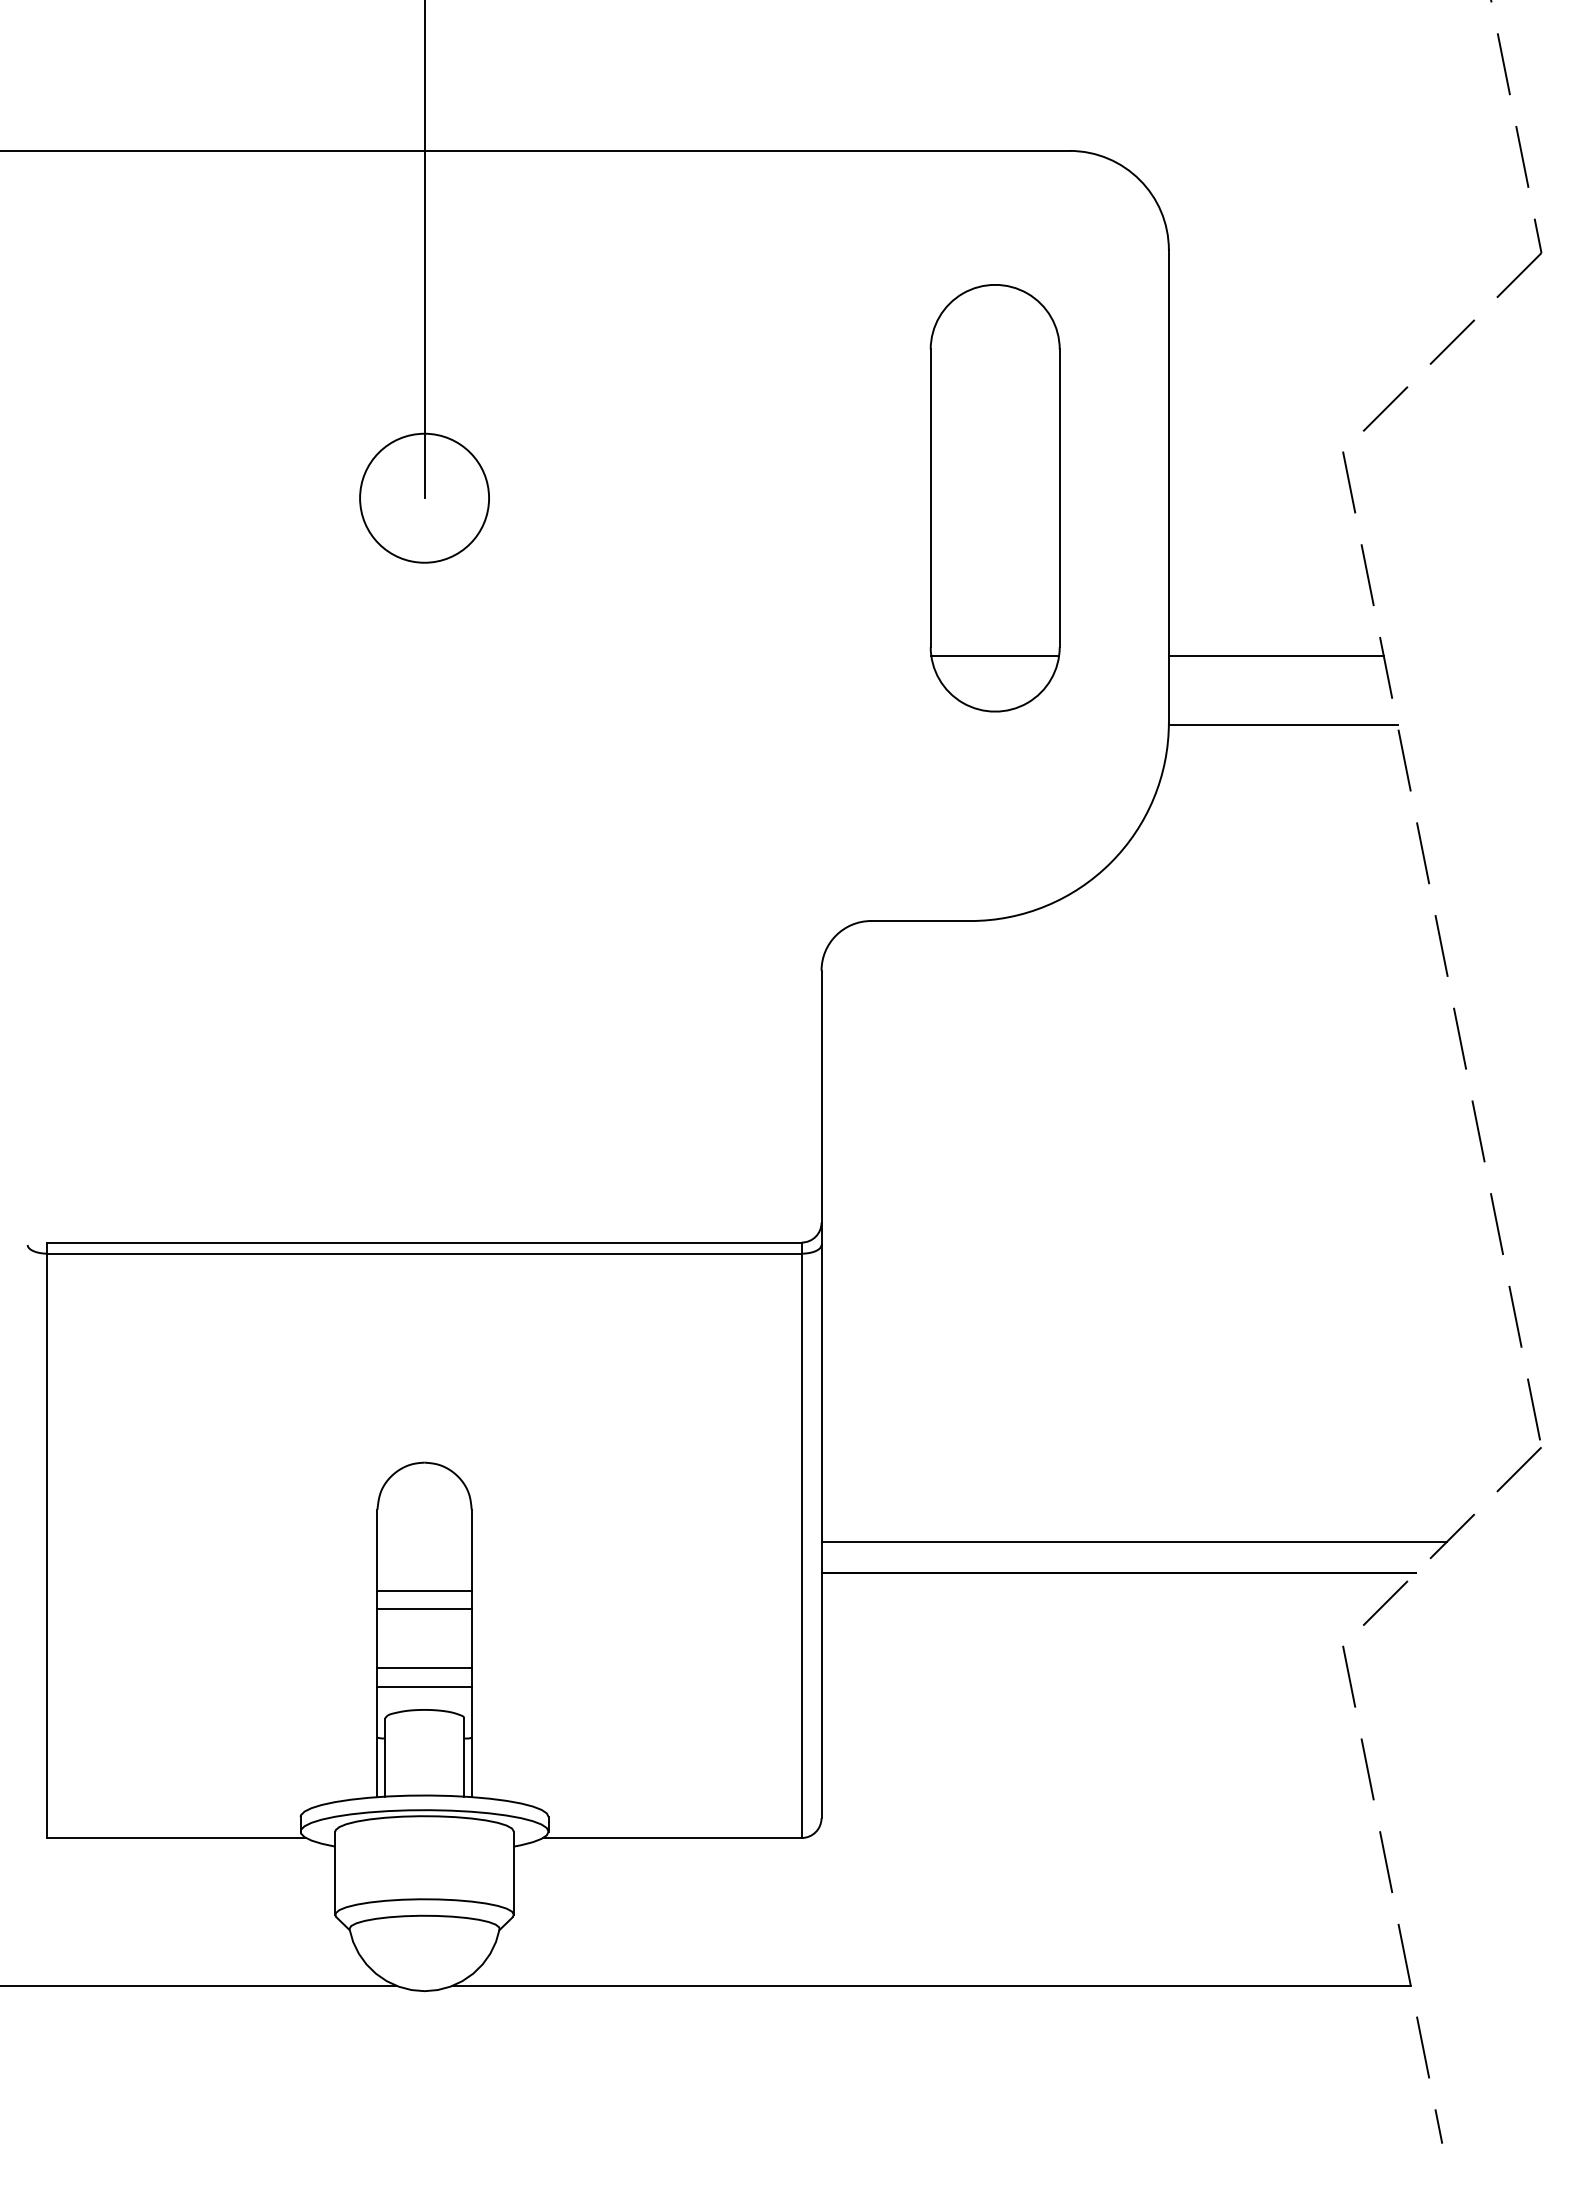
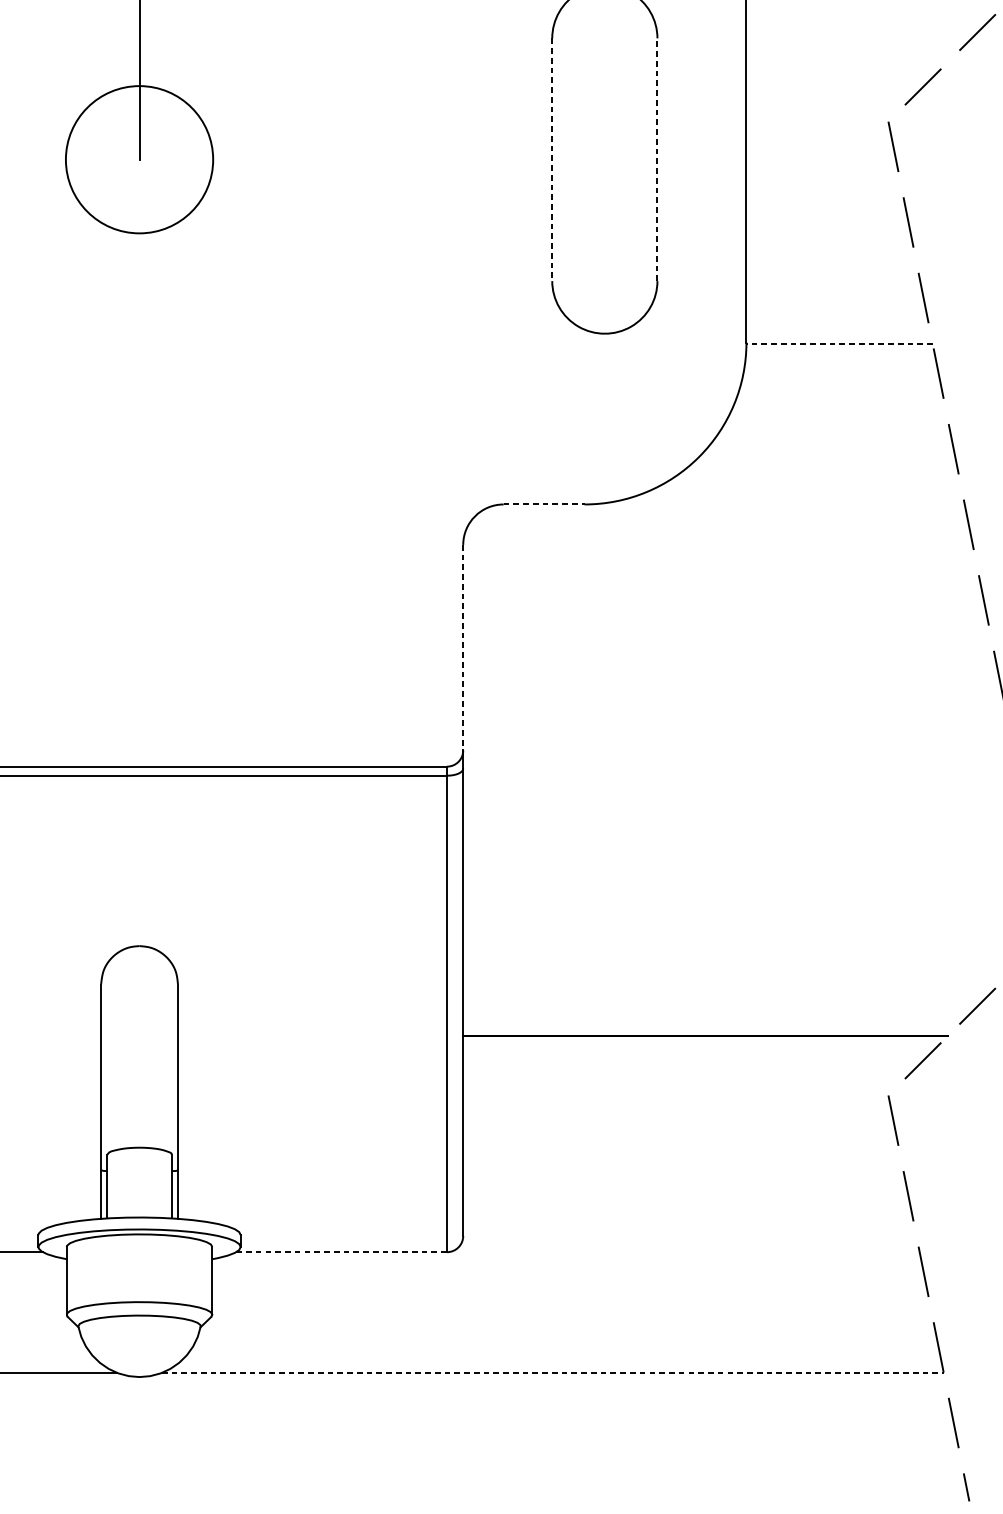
circle: (424, 497) -> (139, 159), size x1.4
line: (930, 498) -> (552, 159), solid -> dashed
line: (1059, 498) -> (657, 159), solid -> dashed
line: (995, 655) -> (605, 287), removed
line: (1275, 655) -> (833, 287), removed
line: (1282, 724) -> (839, 344), solid -> dashed
line: (920, 921) -> (543, 504), solid -> dashed
line: (821, 1097) -> (463, 648), solid -> dashed
line: (1133, 1541) -> (717, 1010), removed
line: (424, 1591) -> (139, 1051), removed
line: (424, 1609) -> (139, 1065), removed
line: (424, 1668) -> (139, 1113), removed
line: (424, 1686) -> (139, 1128), removed
line: (672, 1838) -> (341, 1252), solid -> dashed
line: (931, 1986) -> (552, 1373), solid -> dashed

